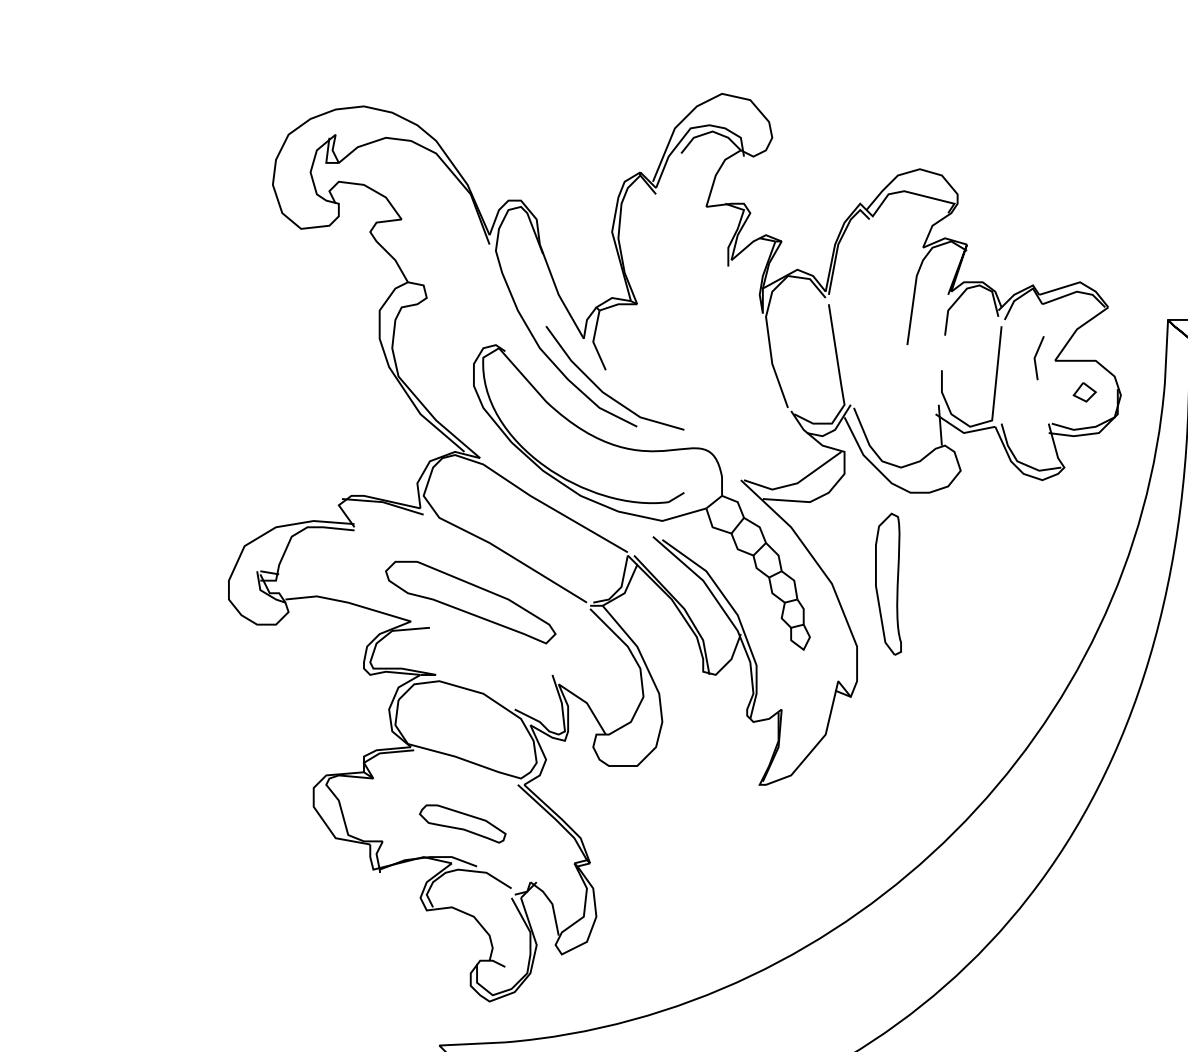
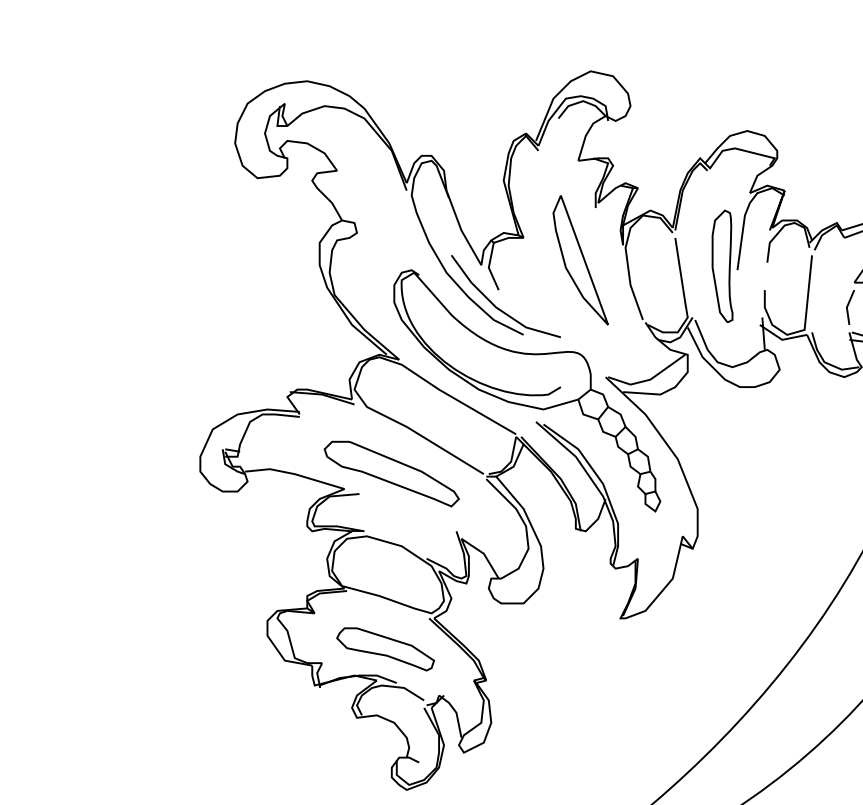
part: (709, 332) -> (580, 260), added
curve: (1036, 356) -> (848, 306), moved
part: (888, 583) -> (722, 265), moved
part: (462, 823) -> (385, 648), size x1.43

